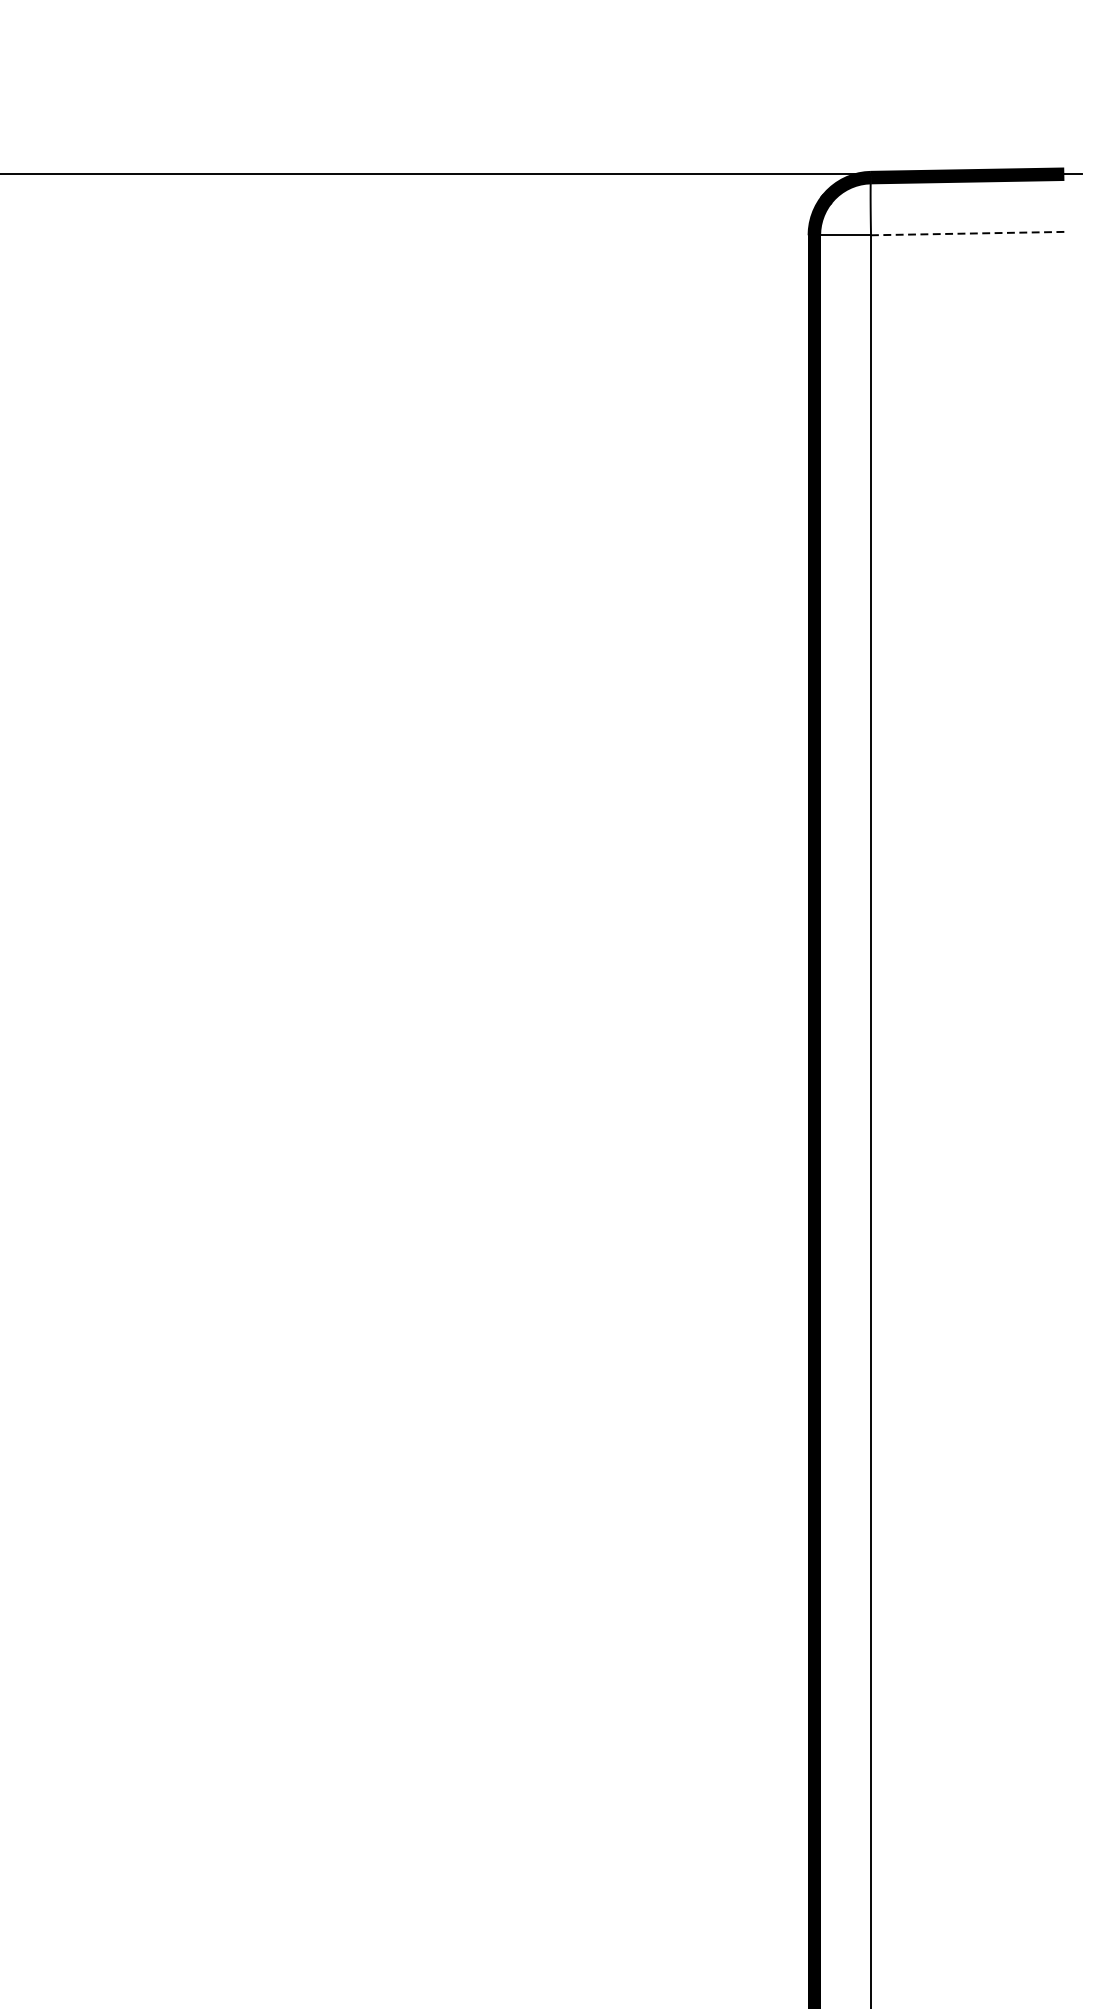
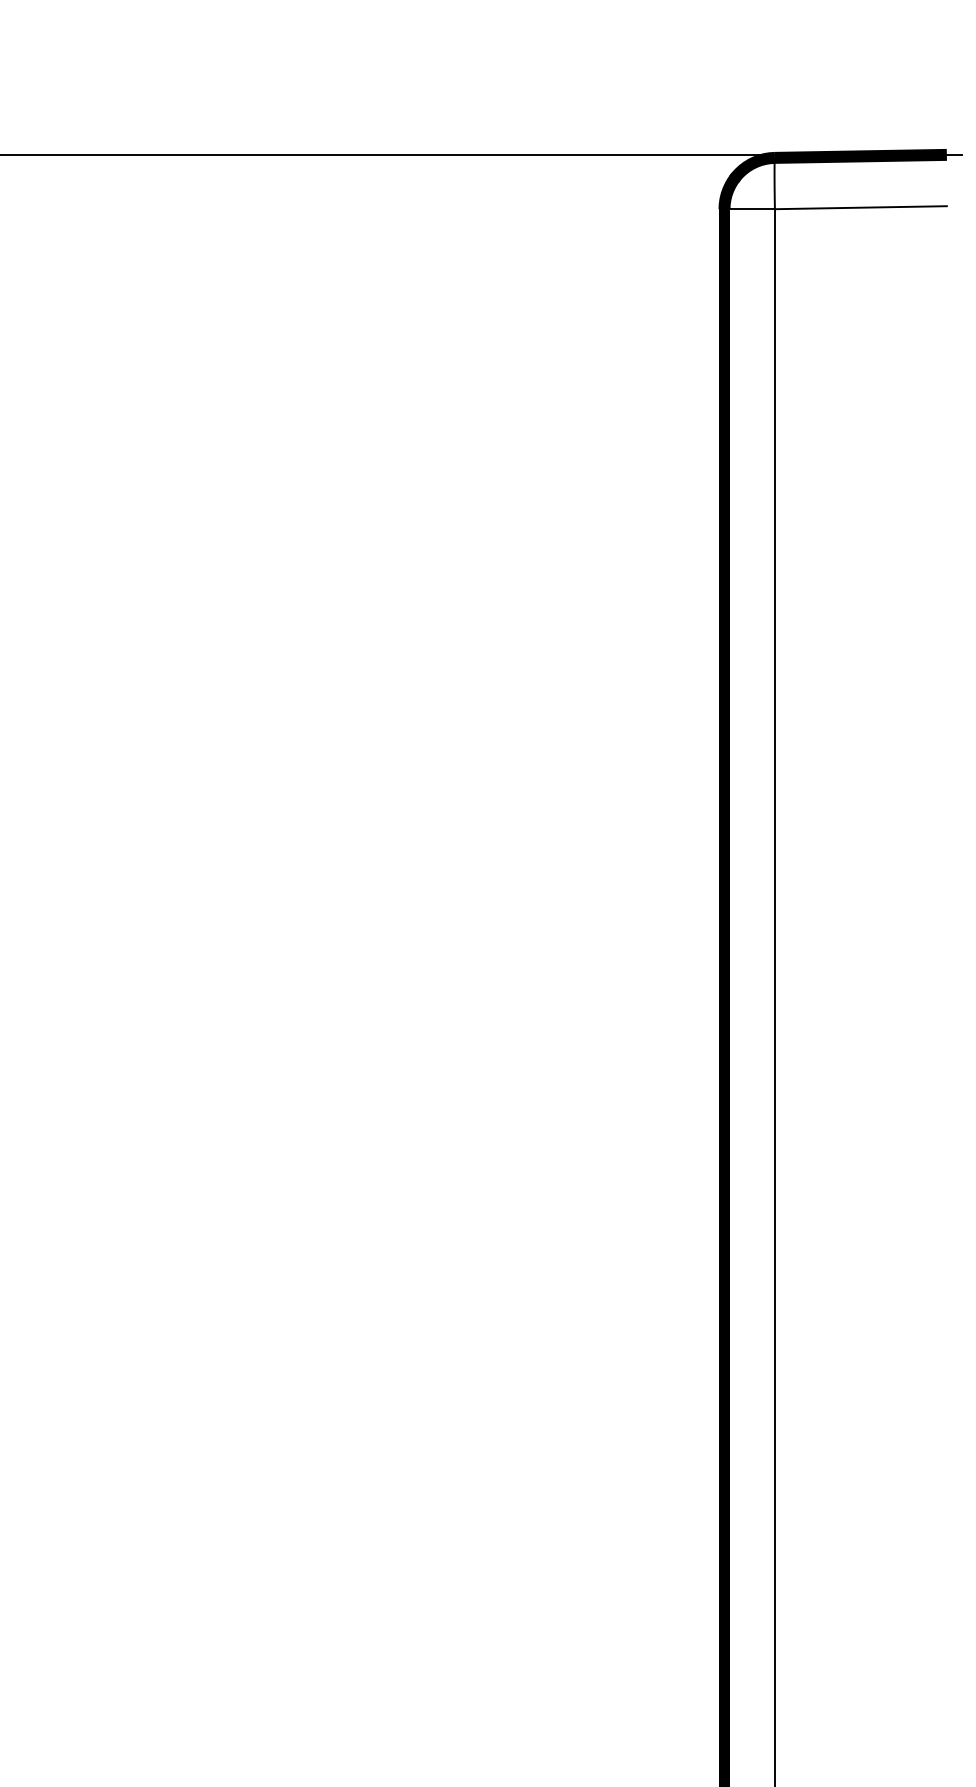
line: (967, 233) -> (860, 207), dashed -> solid

